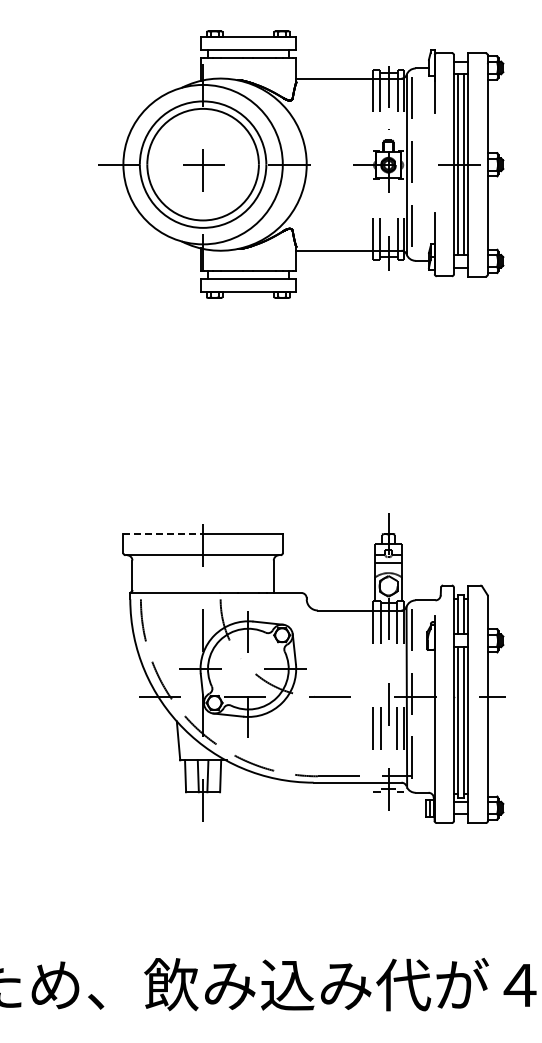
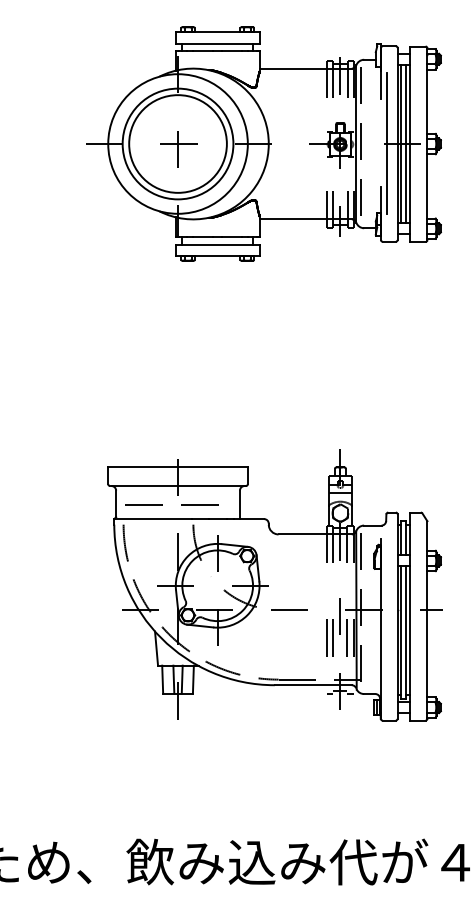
line: (441, 163) -> (386, 142), added
line: (163, 533) -> (143, 467), dashed -> solid
line: (185, 576) -> (162, 504), added

